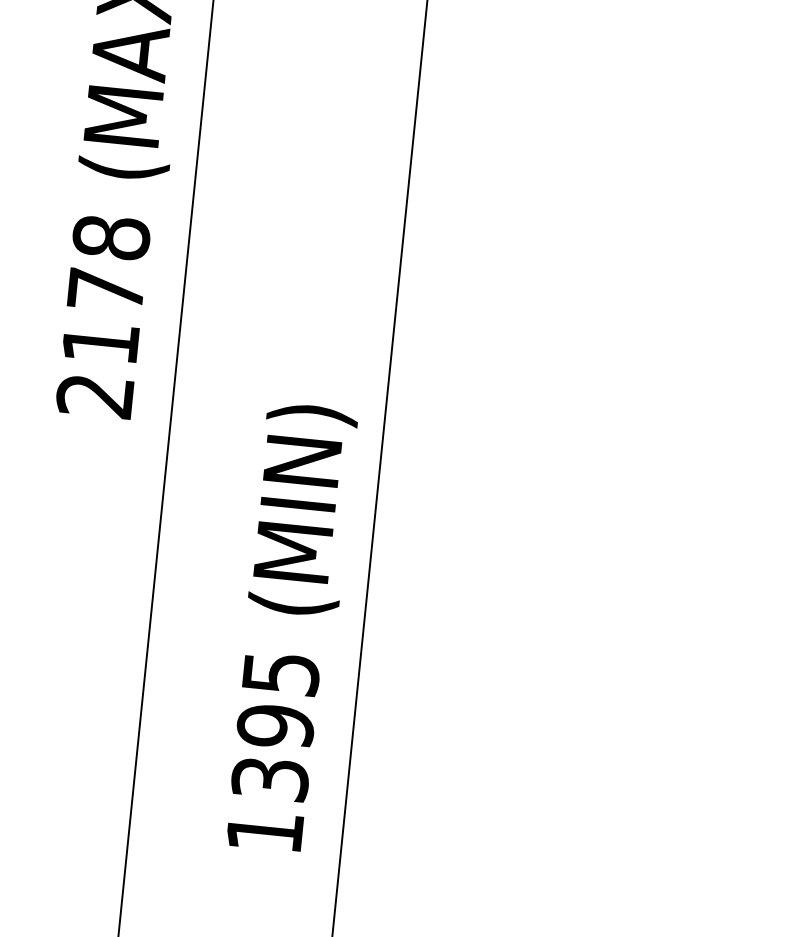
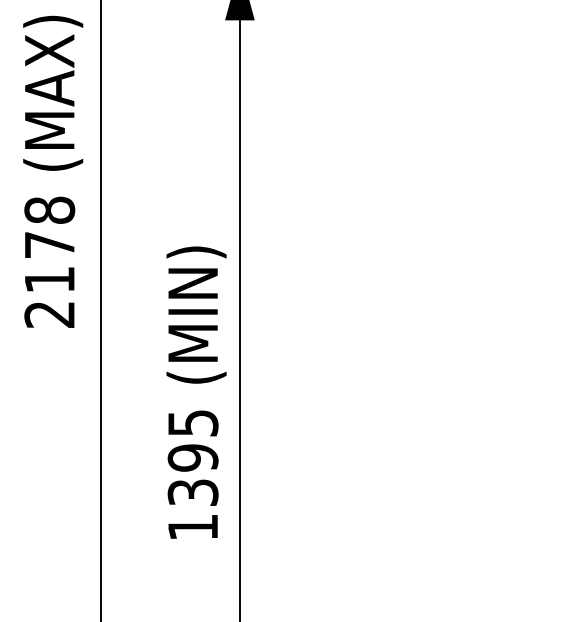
text: (290, 627) -> (196, 392), moved

